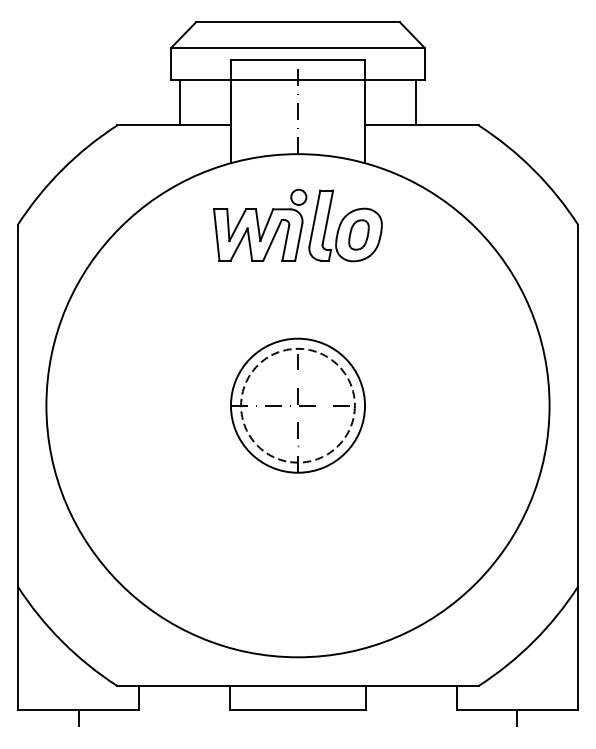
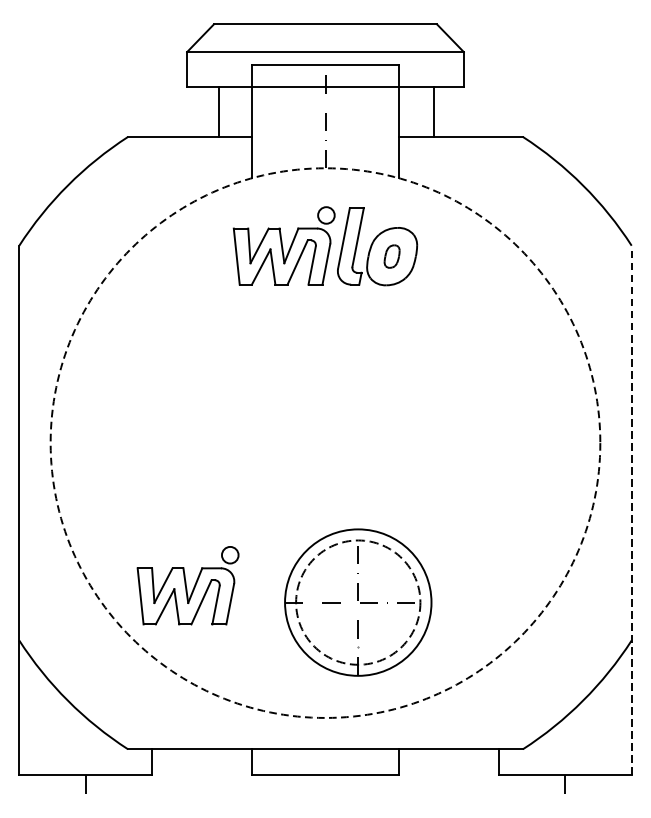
line: (179, 102) -> (218, 111), moved
line: (416, 102) -> (434, 111), moved
part: (358, 234) -> (391, 256), size x0.7
circle: (297, 405) -> (324, 442), solid -> dashed
part: (297, 405) -> (357, 602), moved
line: (578, 466) -> (631, 509), solid -> dashed
part: (172, 535) -> (188, 584), added

